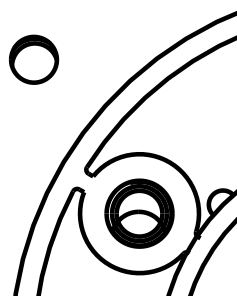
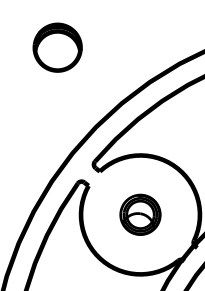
part: (139, 213) -> (140, 214), size x0.6

